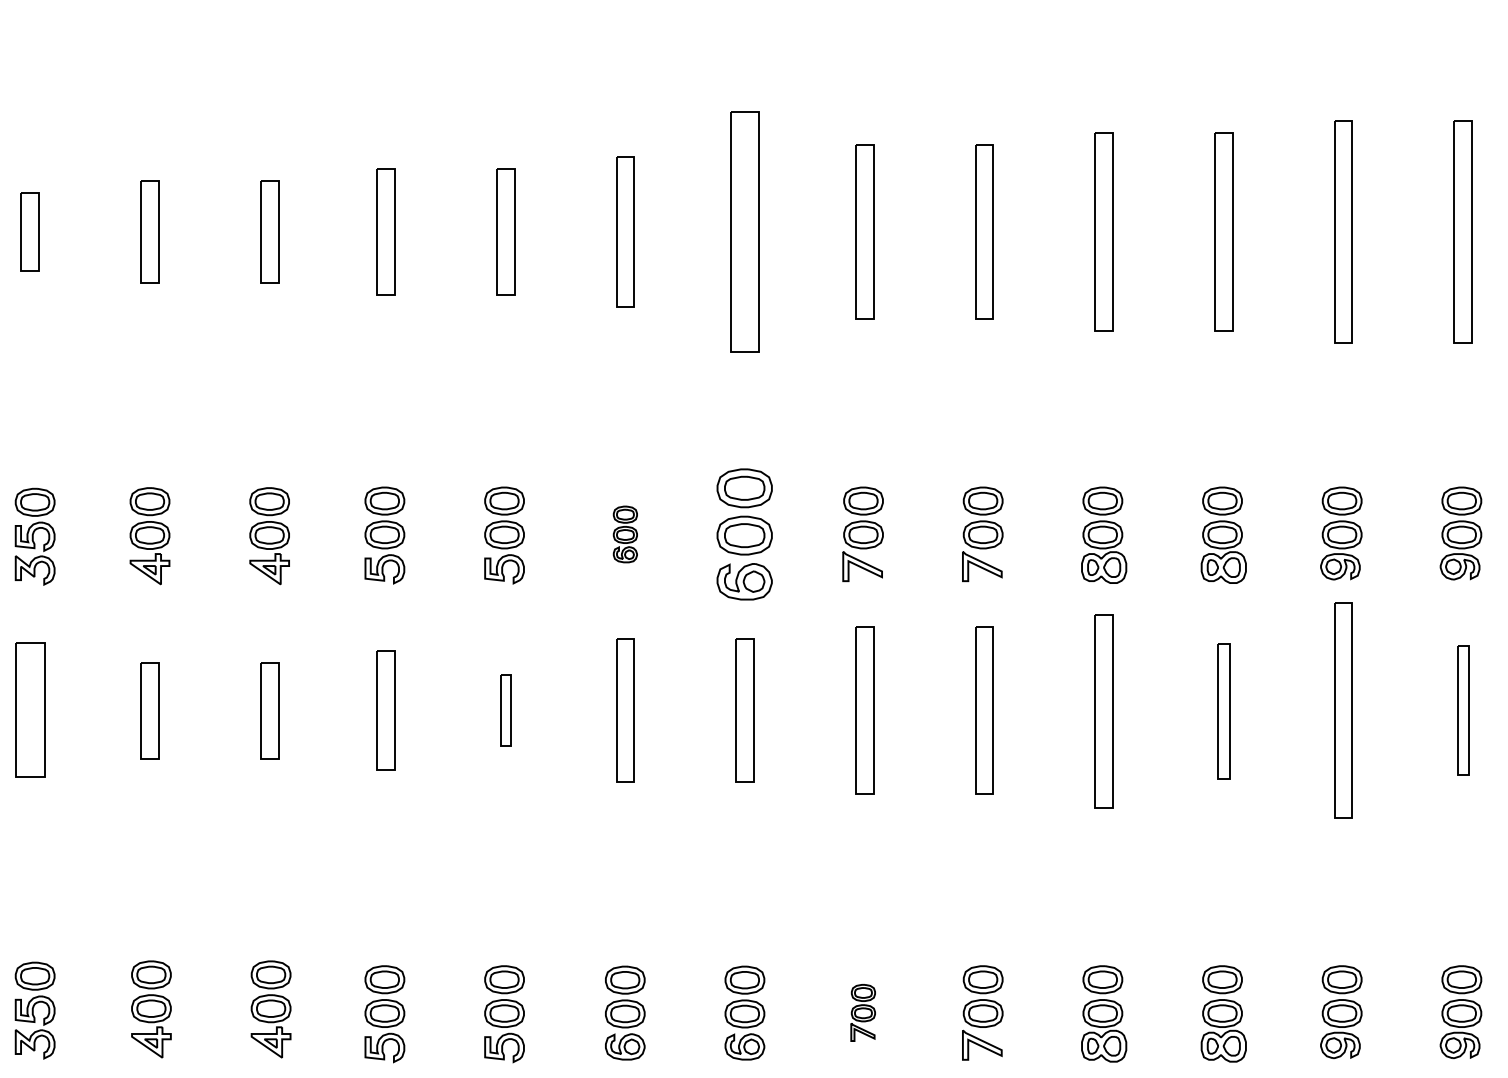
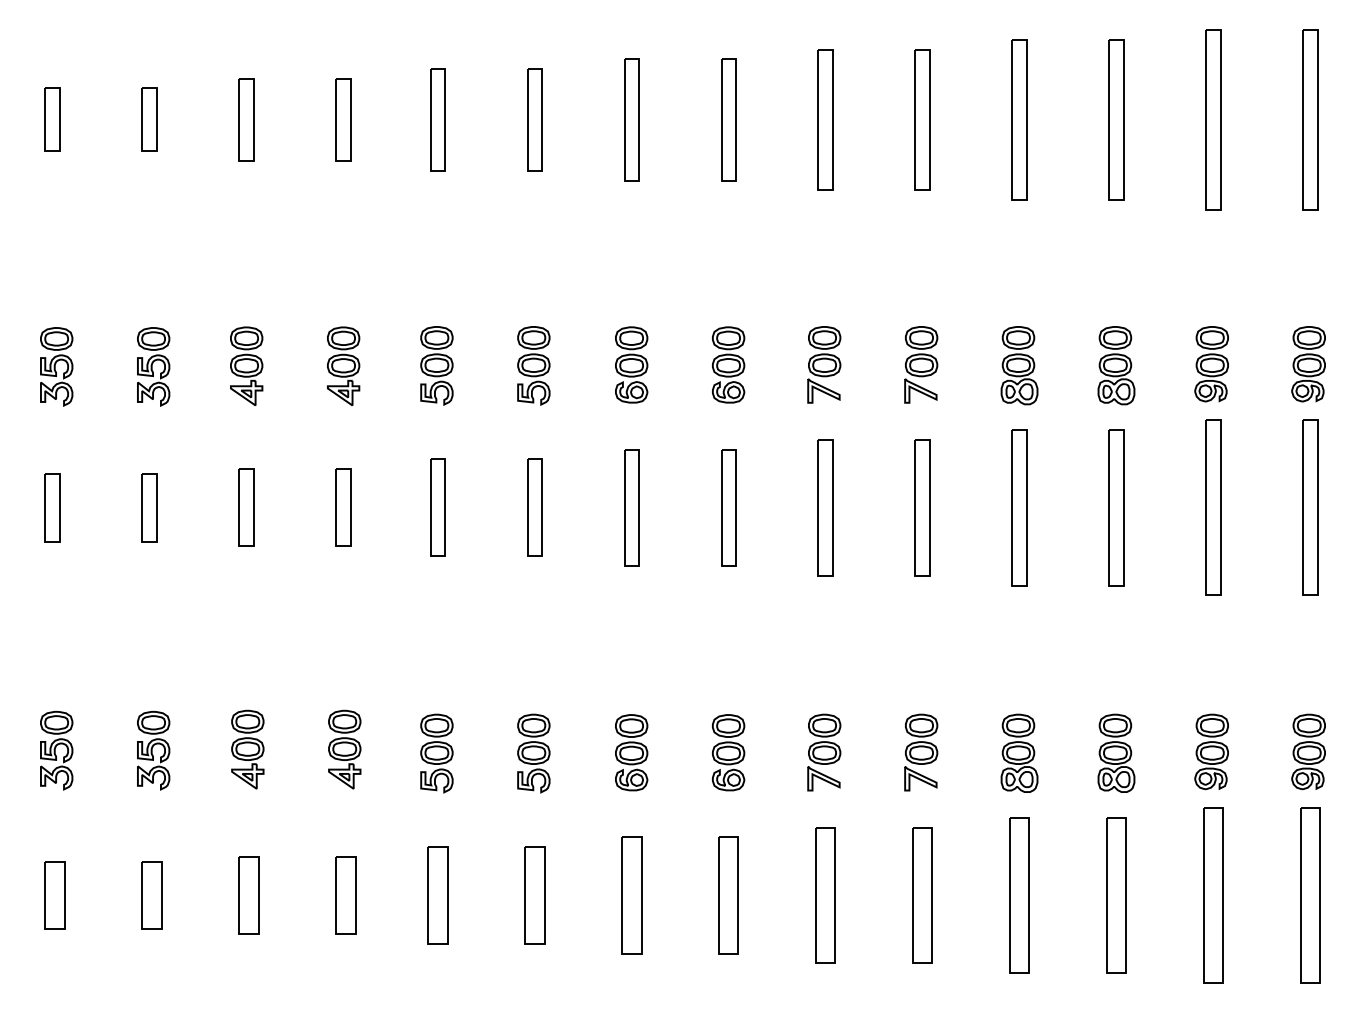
part: (744, 231) -> (728, 119), size x0.62
part: (625, 533) -> (631, 364), size x1.67
part: (744, 533) -> (728, 364), size x0.71
part: (30, 710) -> (149, 507), size x0.62
part: (505, 710) -> (534, 507), size x1.67
part: (1223, 710) -> (1116, 507), size x1.43
part: (1463, 710) -> (1310, 507), size x1.67
part: (863, 1012) -> (824, 752), size x1.67

